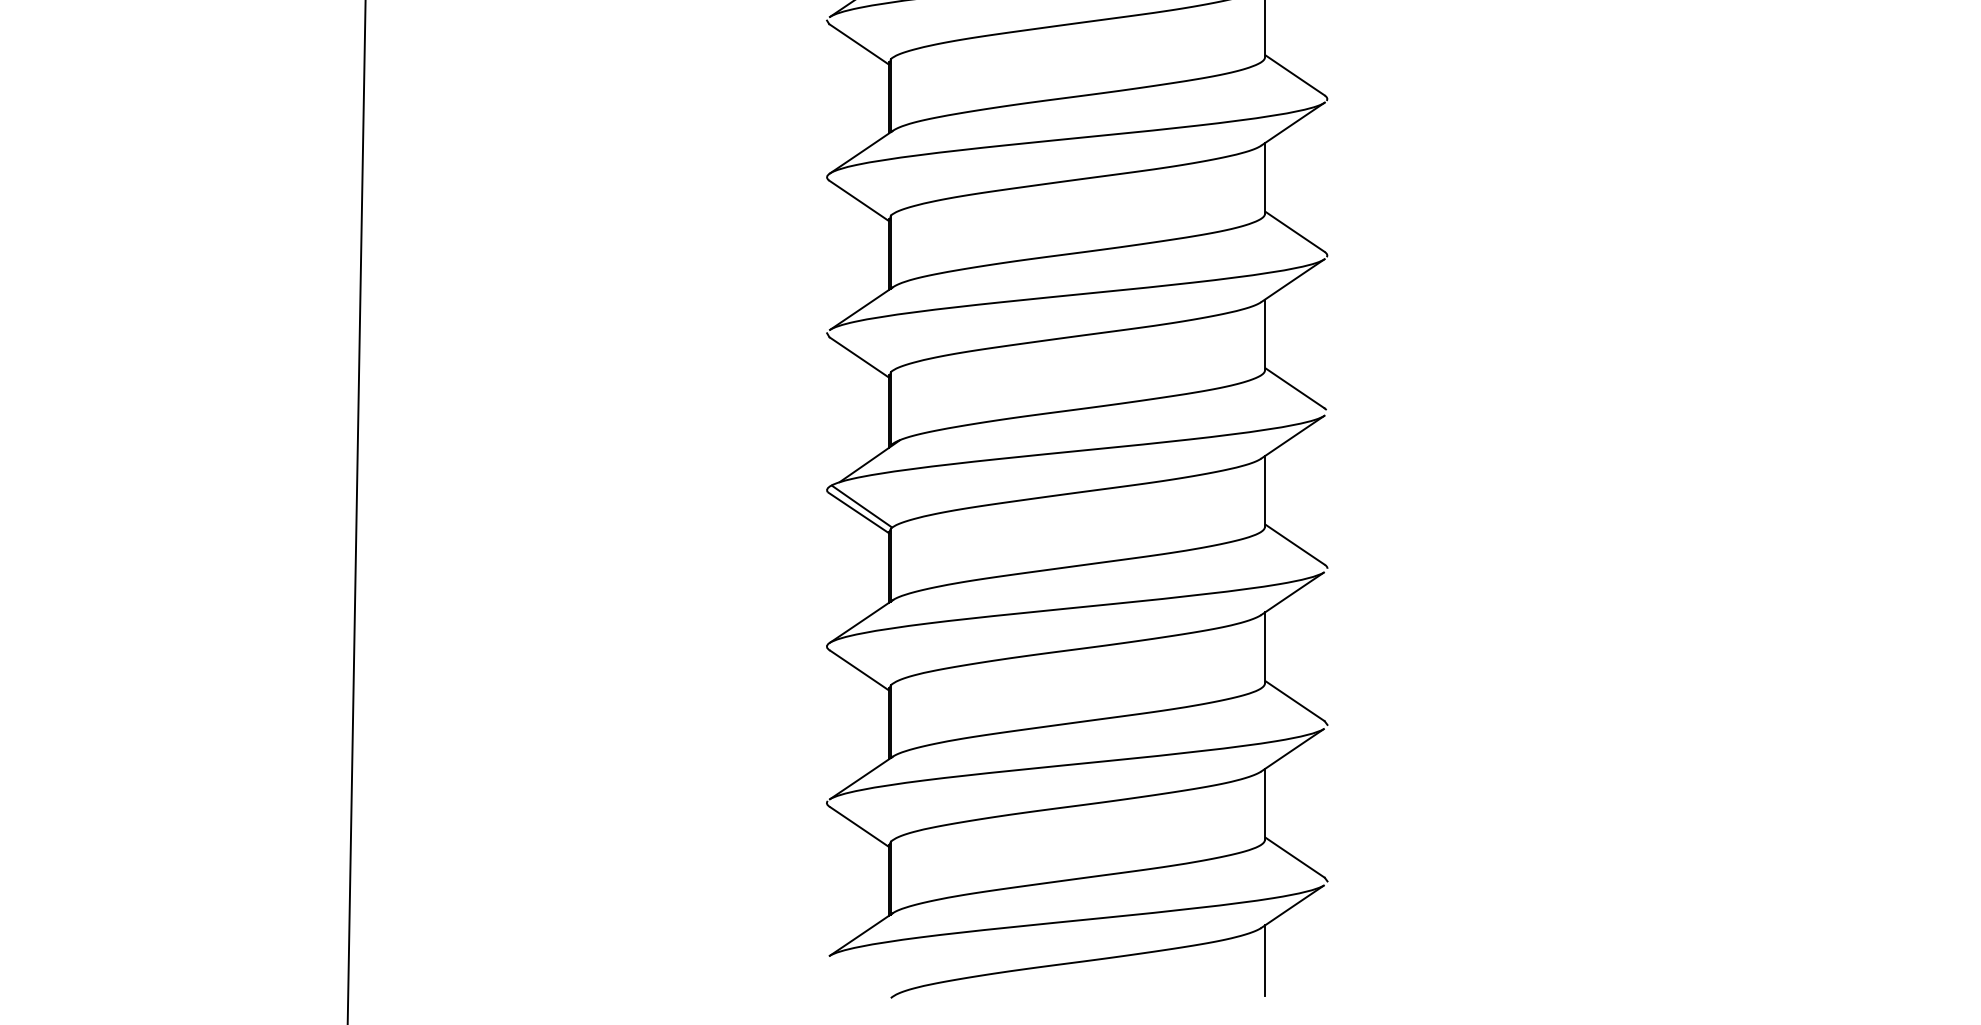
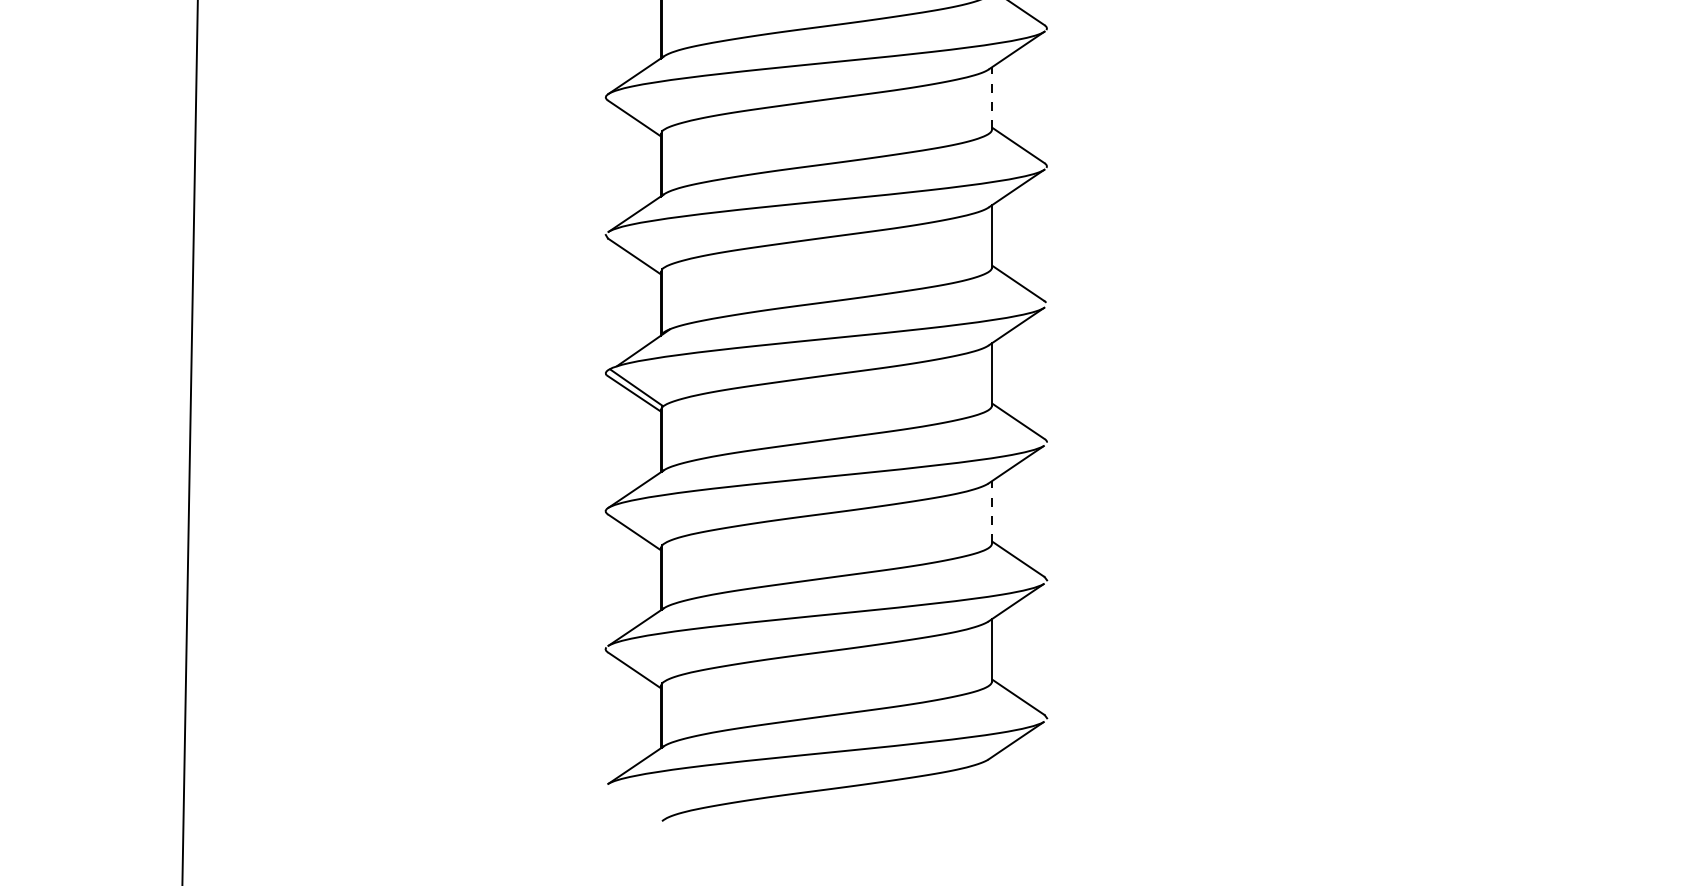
line: (1264, 178) -> (991, 98), solid -> dashed
line: (1264, 647) -> (991, 512), solid -> dashed
line: (1264, 960) -> (991, 788), removed

